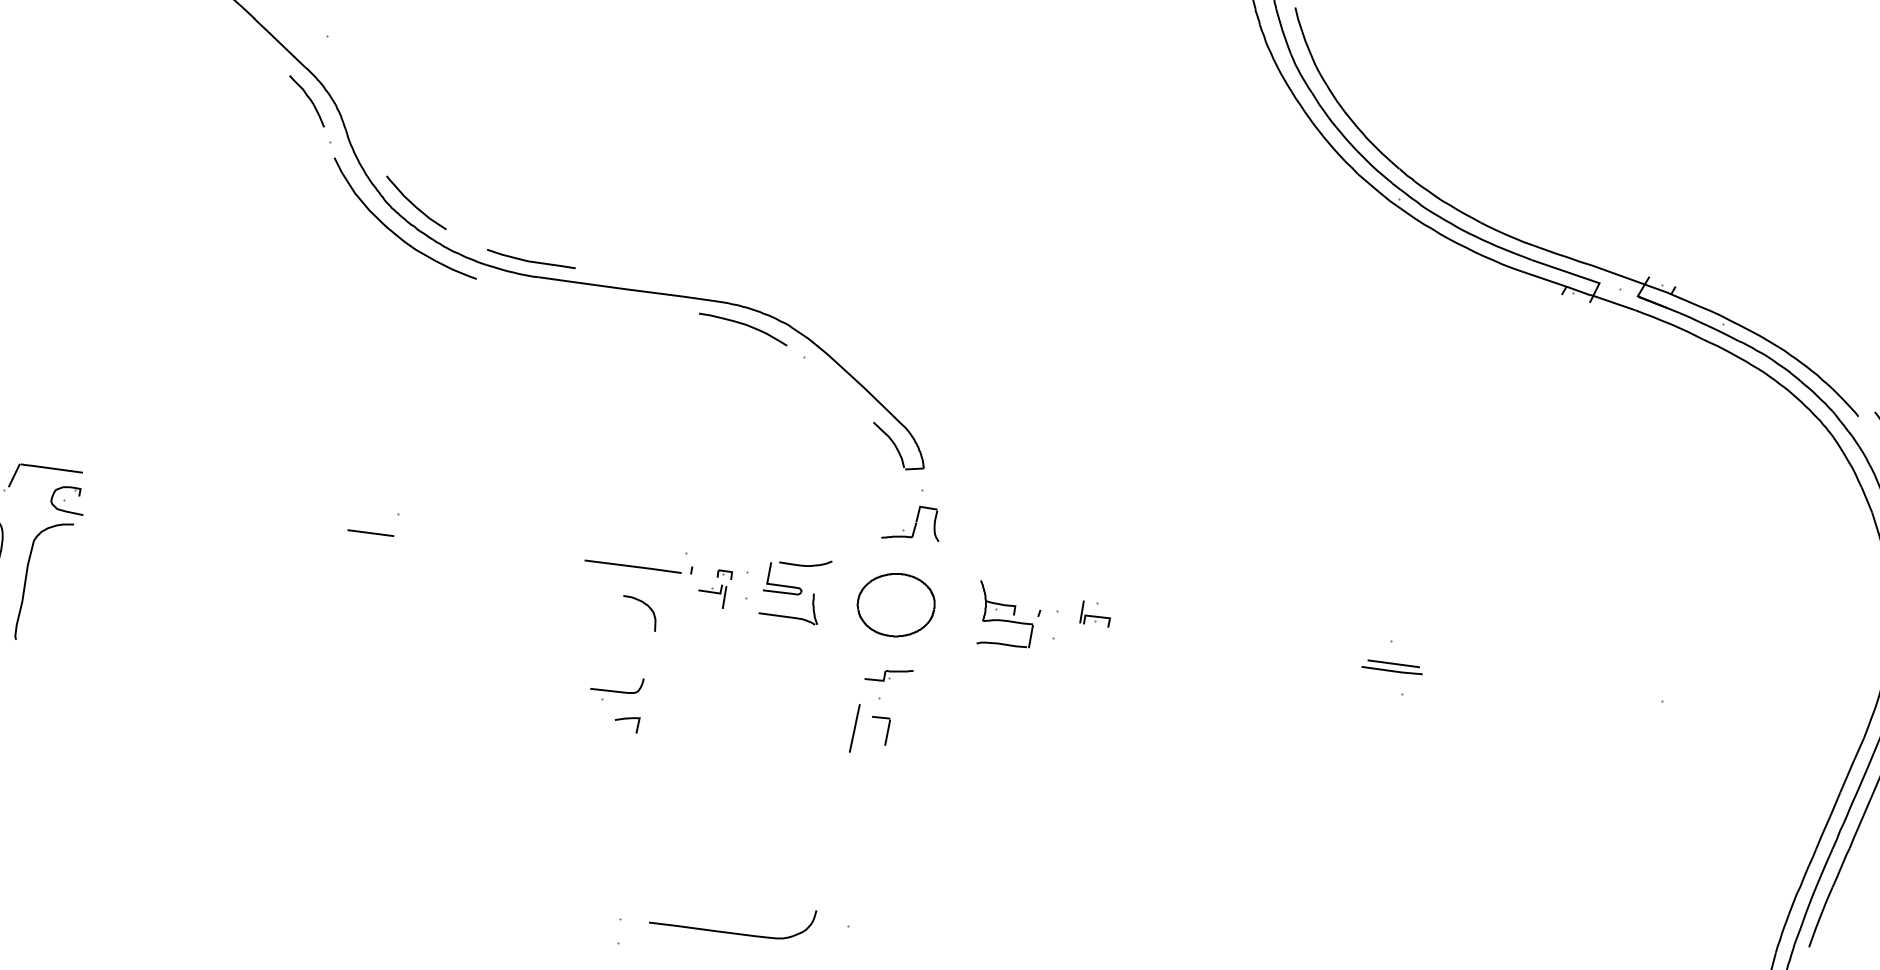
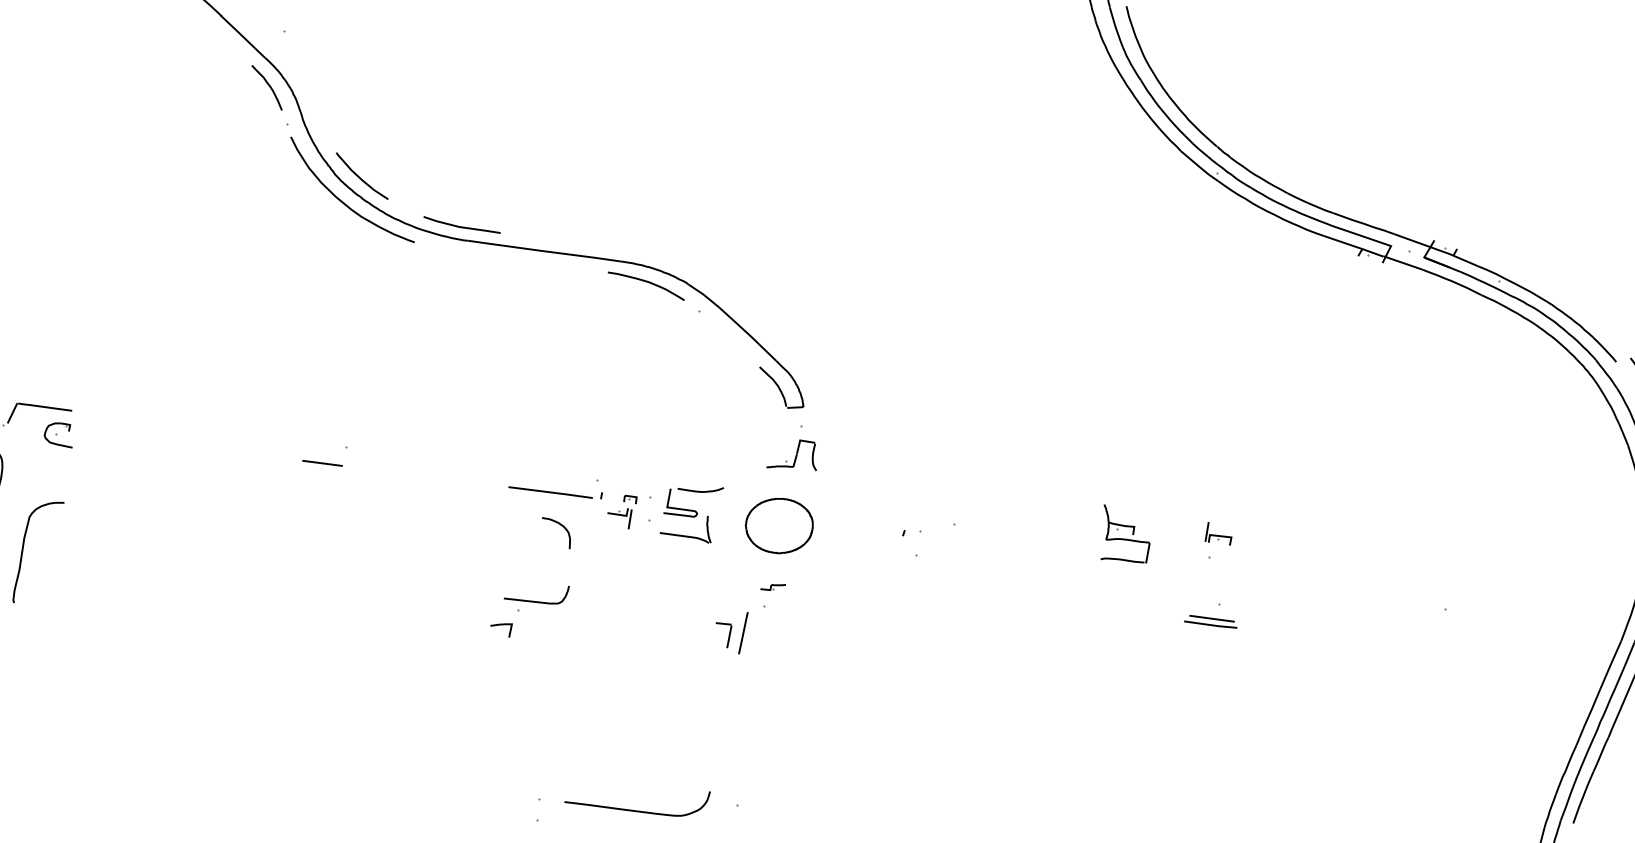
curve: (27, 576) -> (23, 548), moved
part: (1094, 613) -> (1217, 533), moved
part: (1004, 614) -> (1124, 534), moved
part: (1391, 667) -> (1210, 621), moved
part: (888, 675) -> (772, 587), size x0.6
part: (617, 689) -> (537, 599), size x1.4
line: (627, 719) -> (501, 625), moved
part: (881, 730) -> (724, 634), moved

